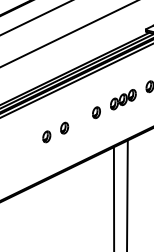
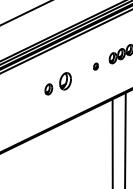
part: (96, 112) -> (96, 66), size x0.6
part: (64, 127) -> (65, 80), size x1.6

